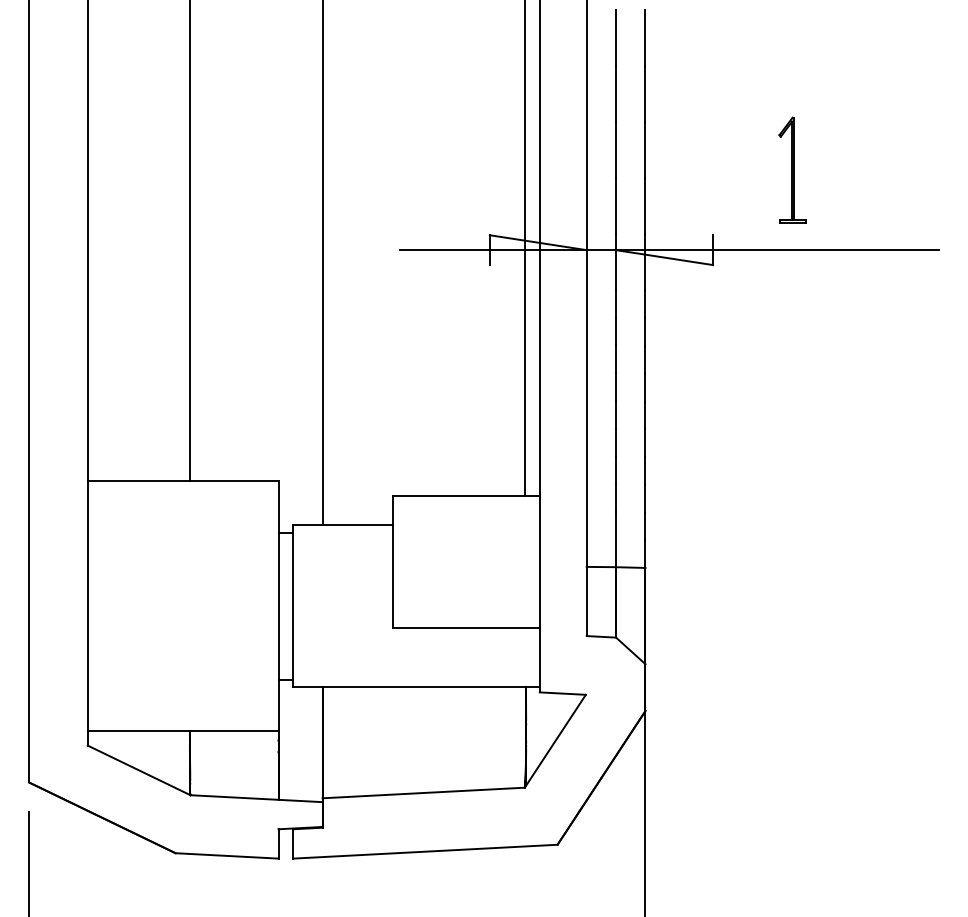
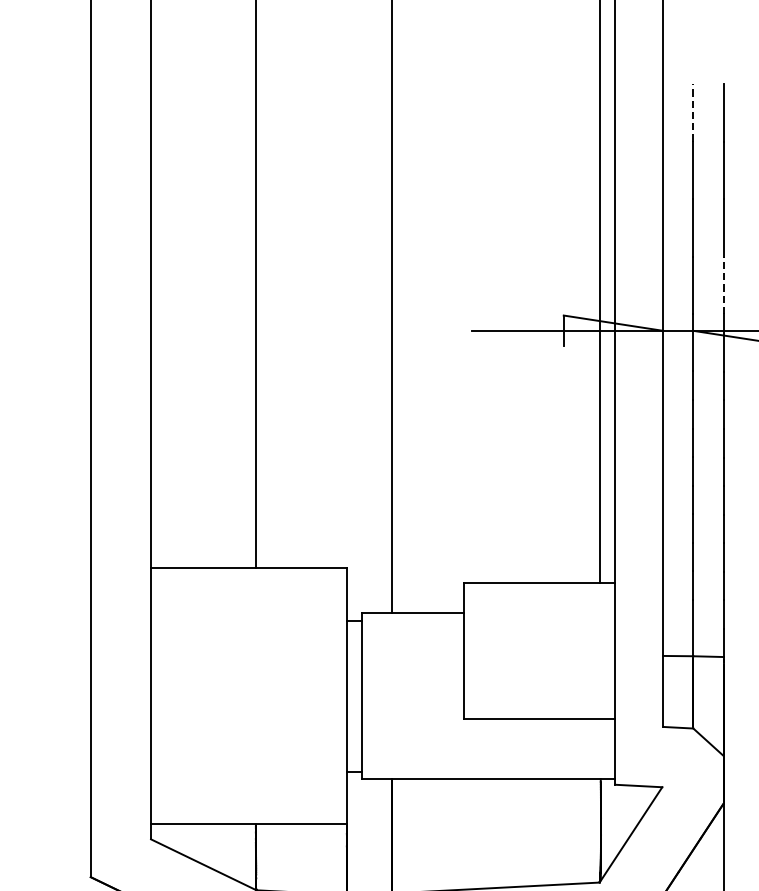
line: (616, 37) -> (693, 112), solid -> dashed
line: (645, 205) -> (723, 285), solid -> dashed

